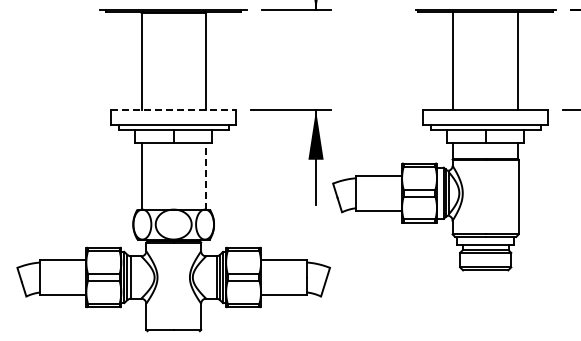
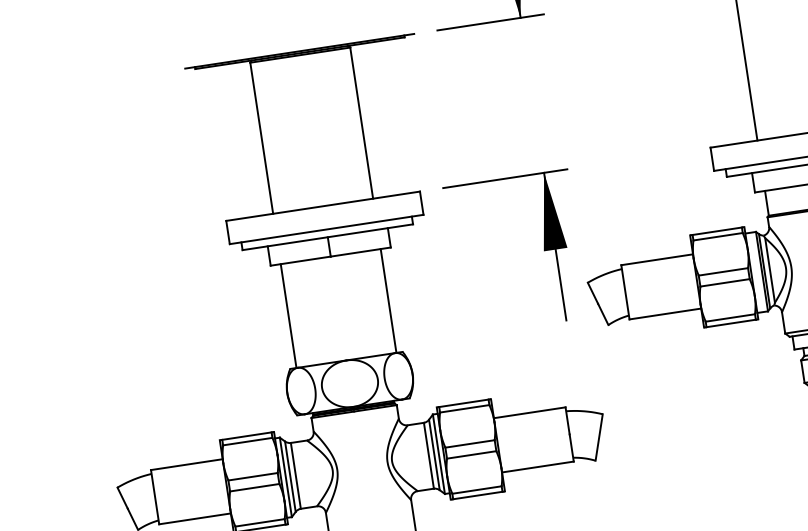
line: (174, 110) -> (324, 206), dashed -> solid
line: (205, 175) -> (387, 300), dashed -> solid

